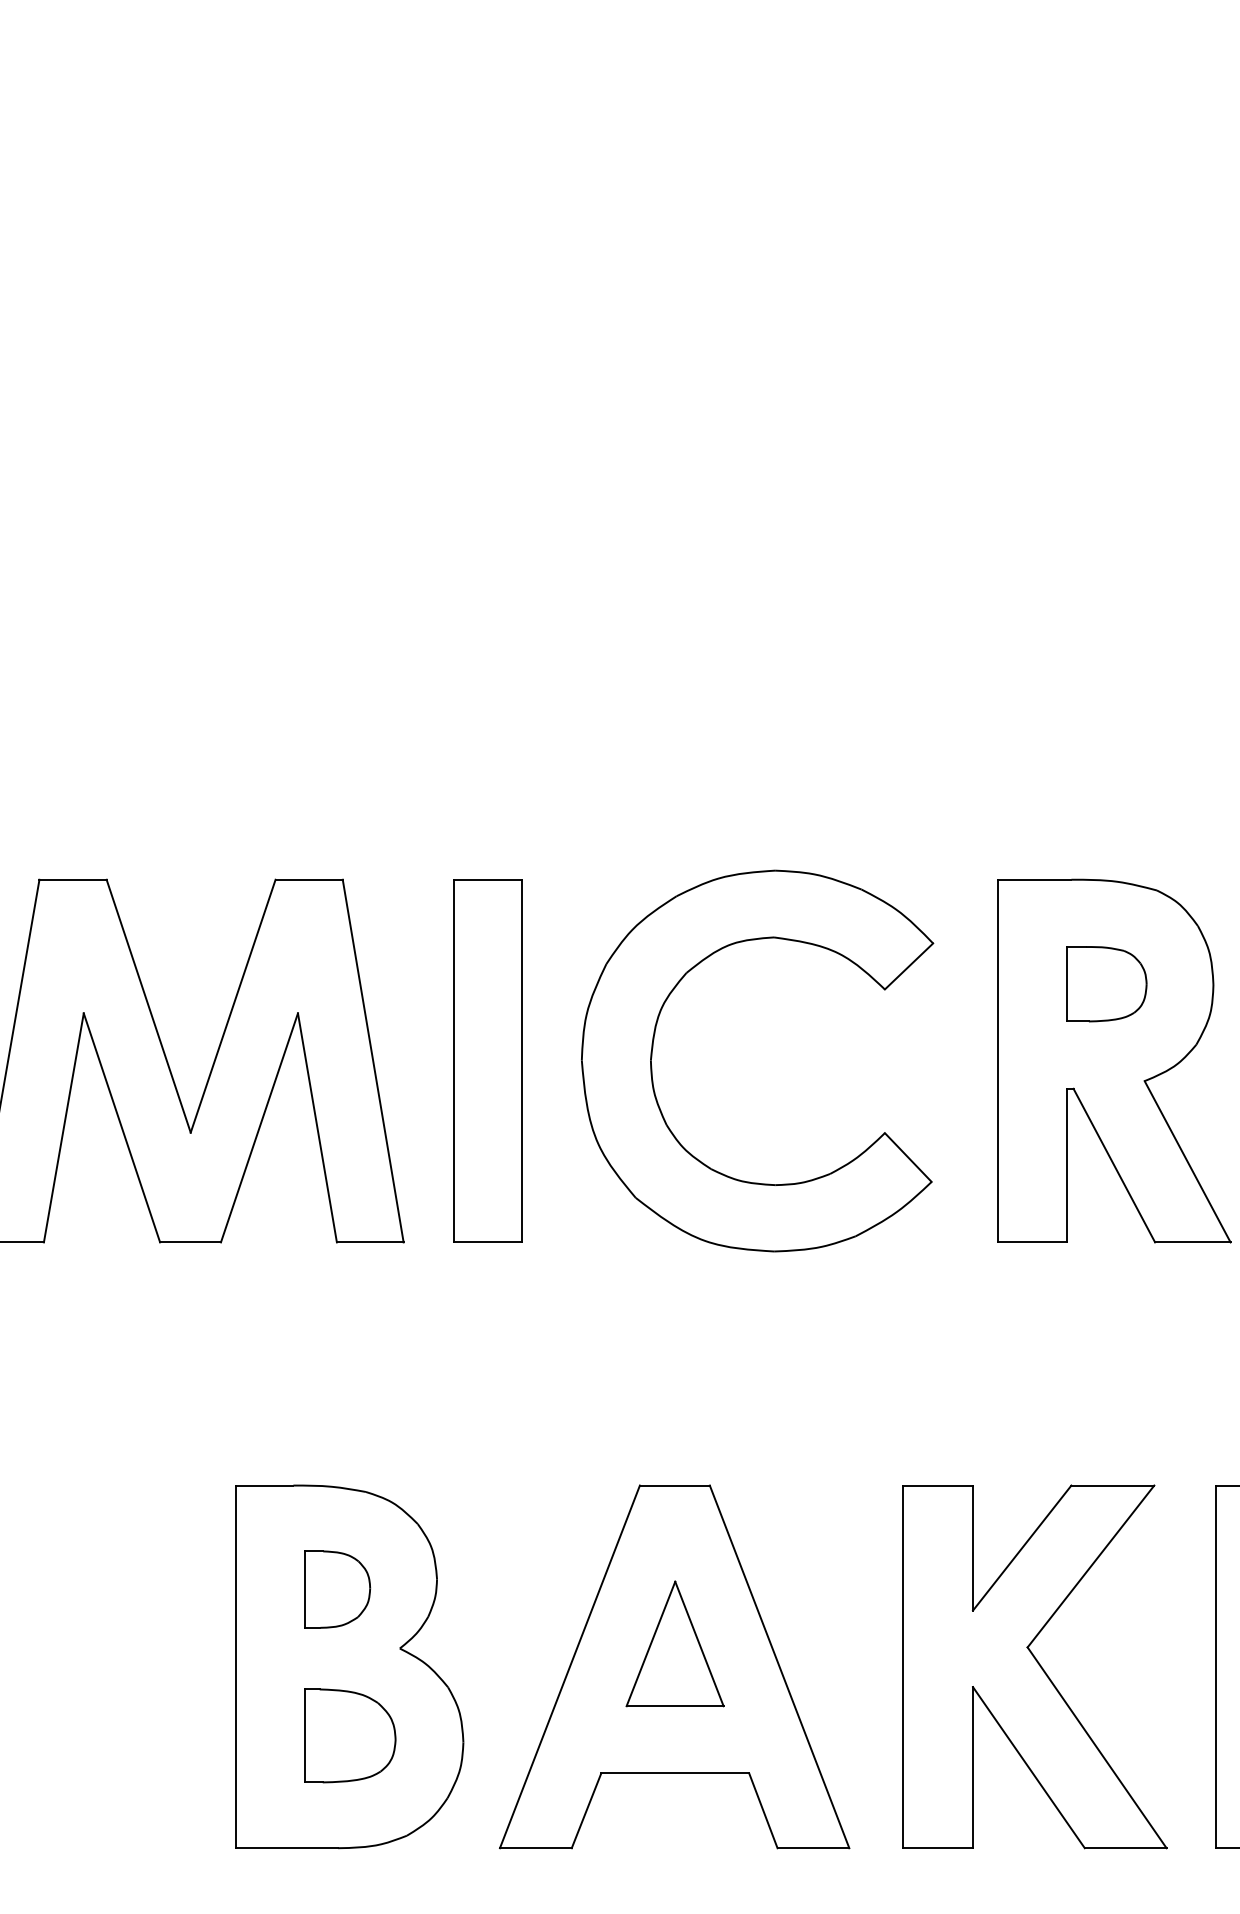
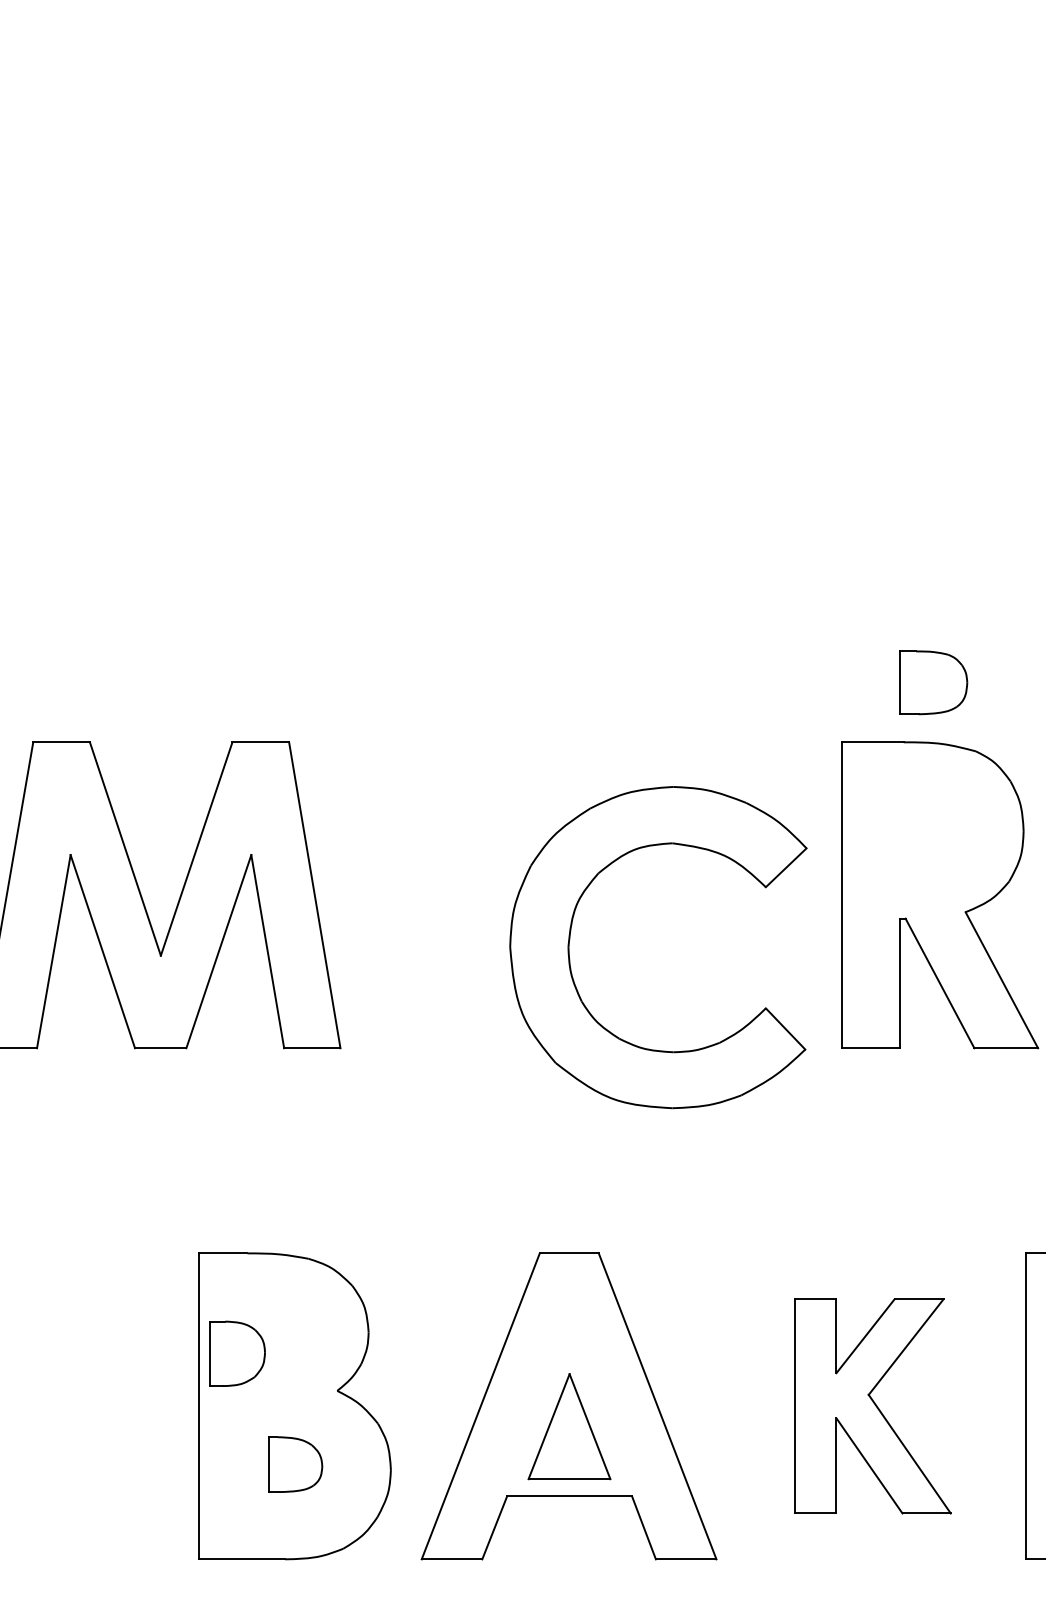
part: (1106, 984) -> (933, 683), moved
part: (653, 1048) -> (570, 936), moved
part: (487, 1060) -> (411, 894), removed
part: (337, 1589) -> (237, 1353), moved
part: (674, 1643) -> (568, 1426), moved
part: (1034, 1666) -> (872, 1406), size x0.7
part: (350, 1735) -> (295, 1464), size x0.7

